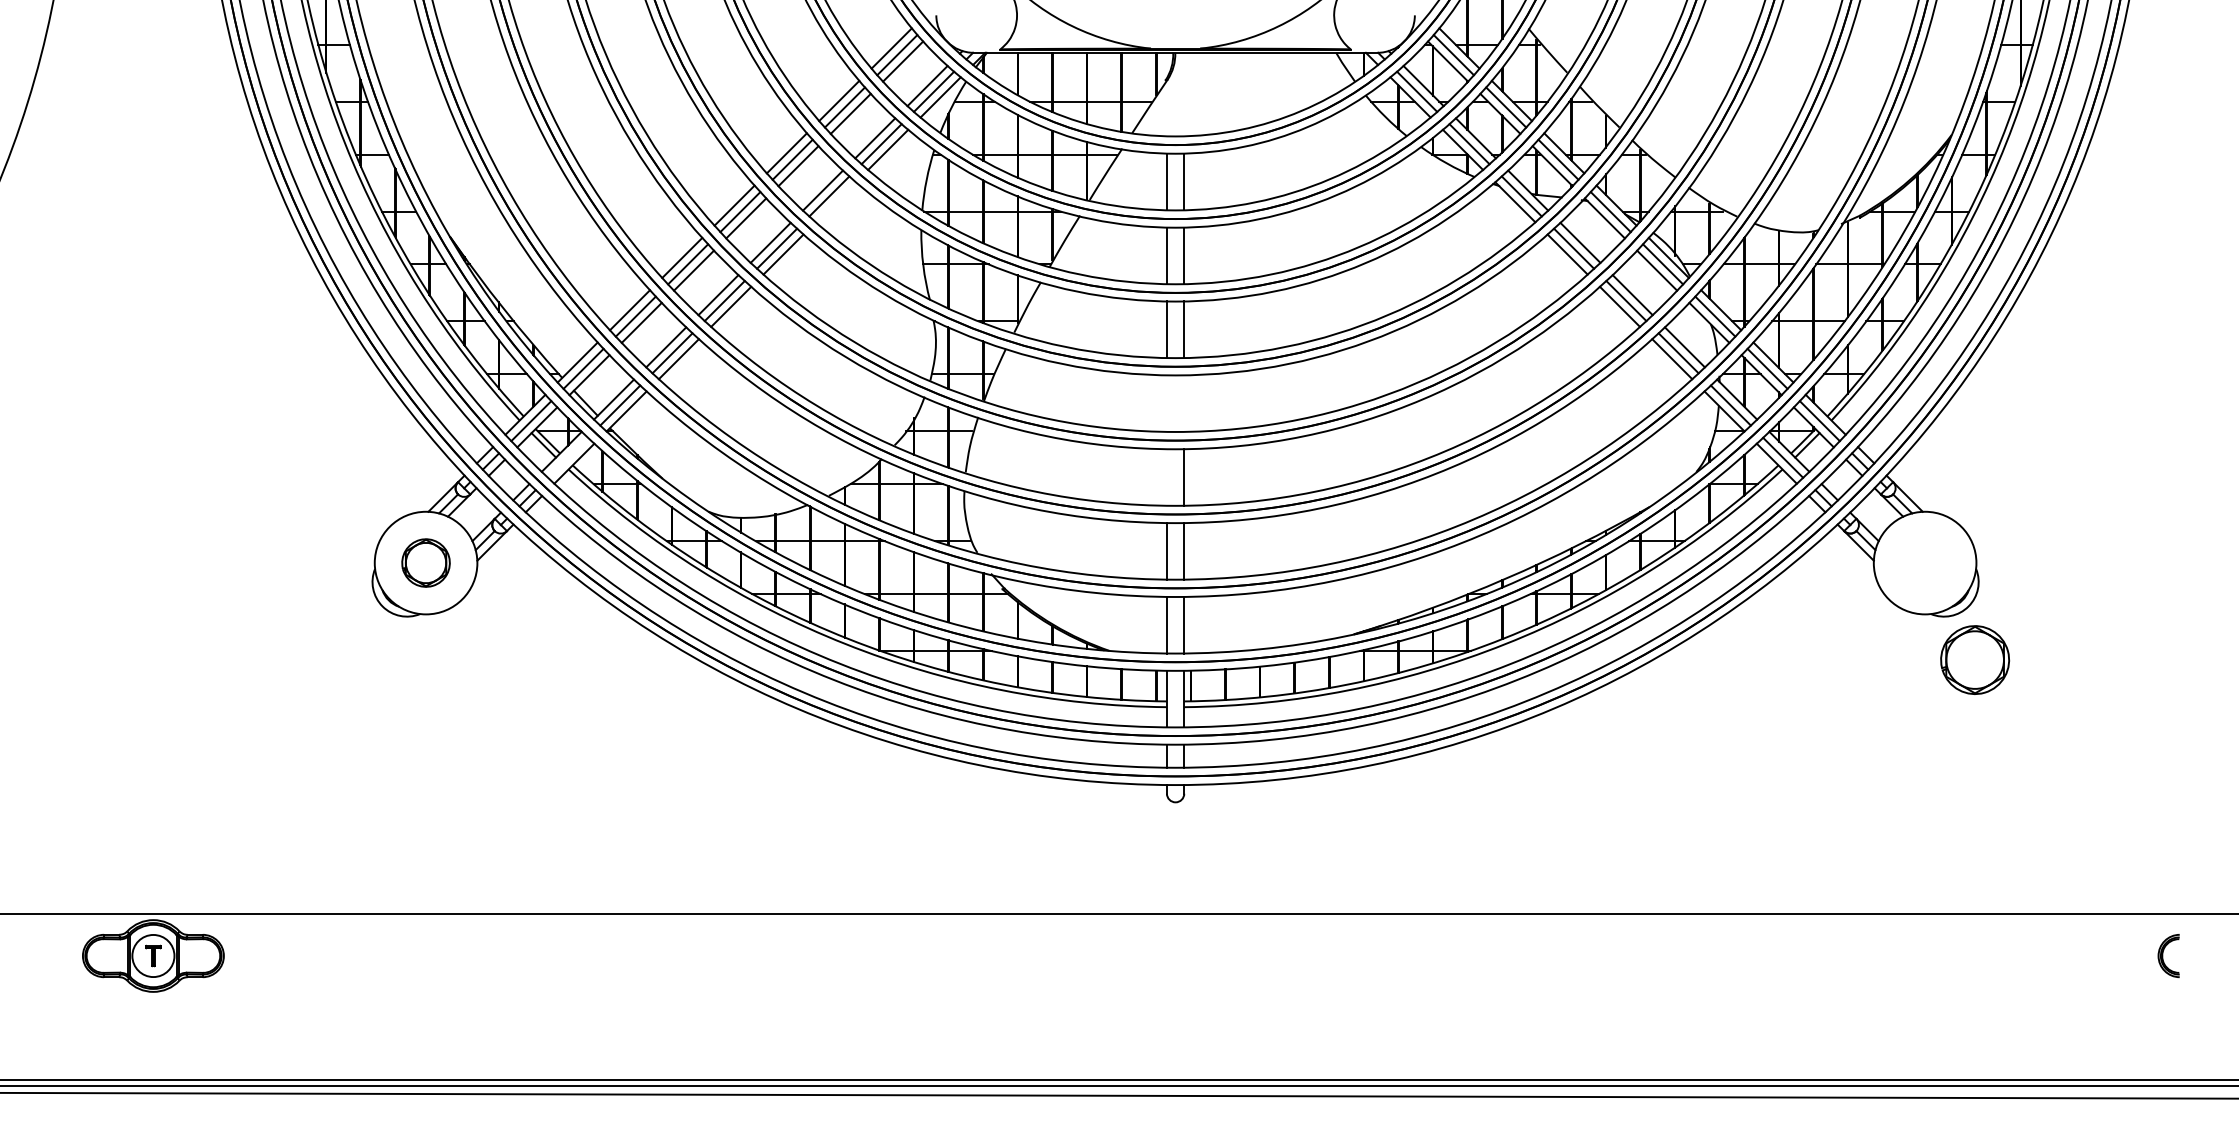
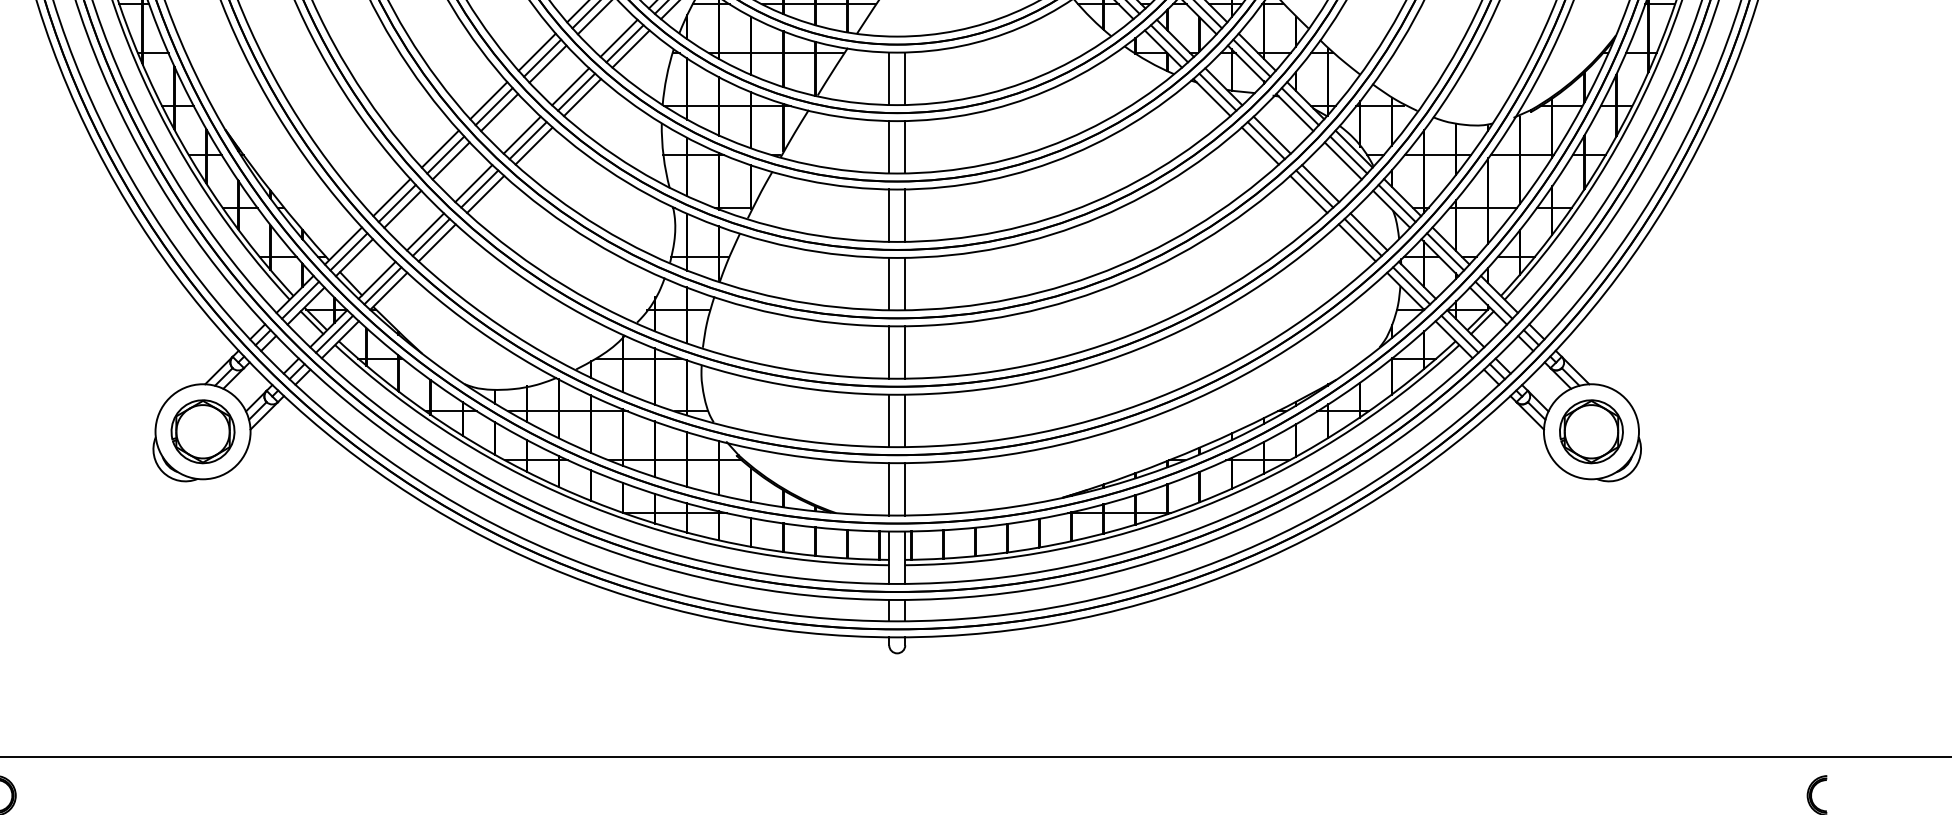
line: (835, 202) -> (582, 97), added
line: (1166, 403) -> (888, 283), added
line: (1184, 403) -> (905, 283), added
line: (568, 457) -> (334, 333), added
line: (1166, 477) -> (888, 352), added
part: (425, 562) -> (202, 431), size x1.43
part: (1975, 659) -> (1591, 431), moved

